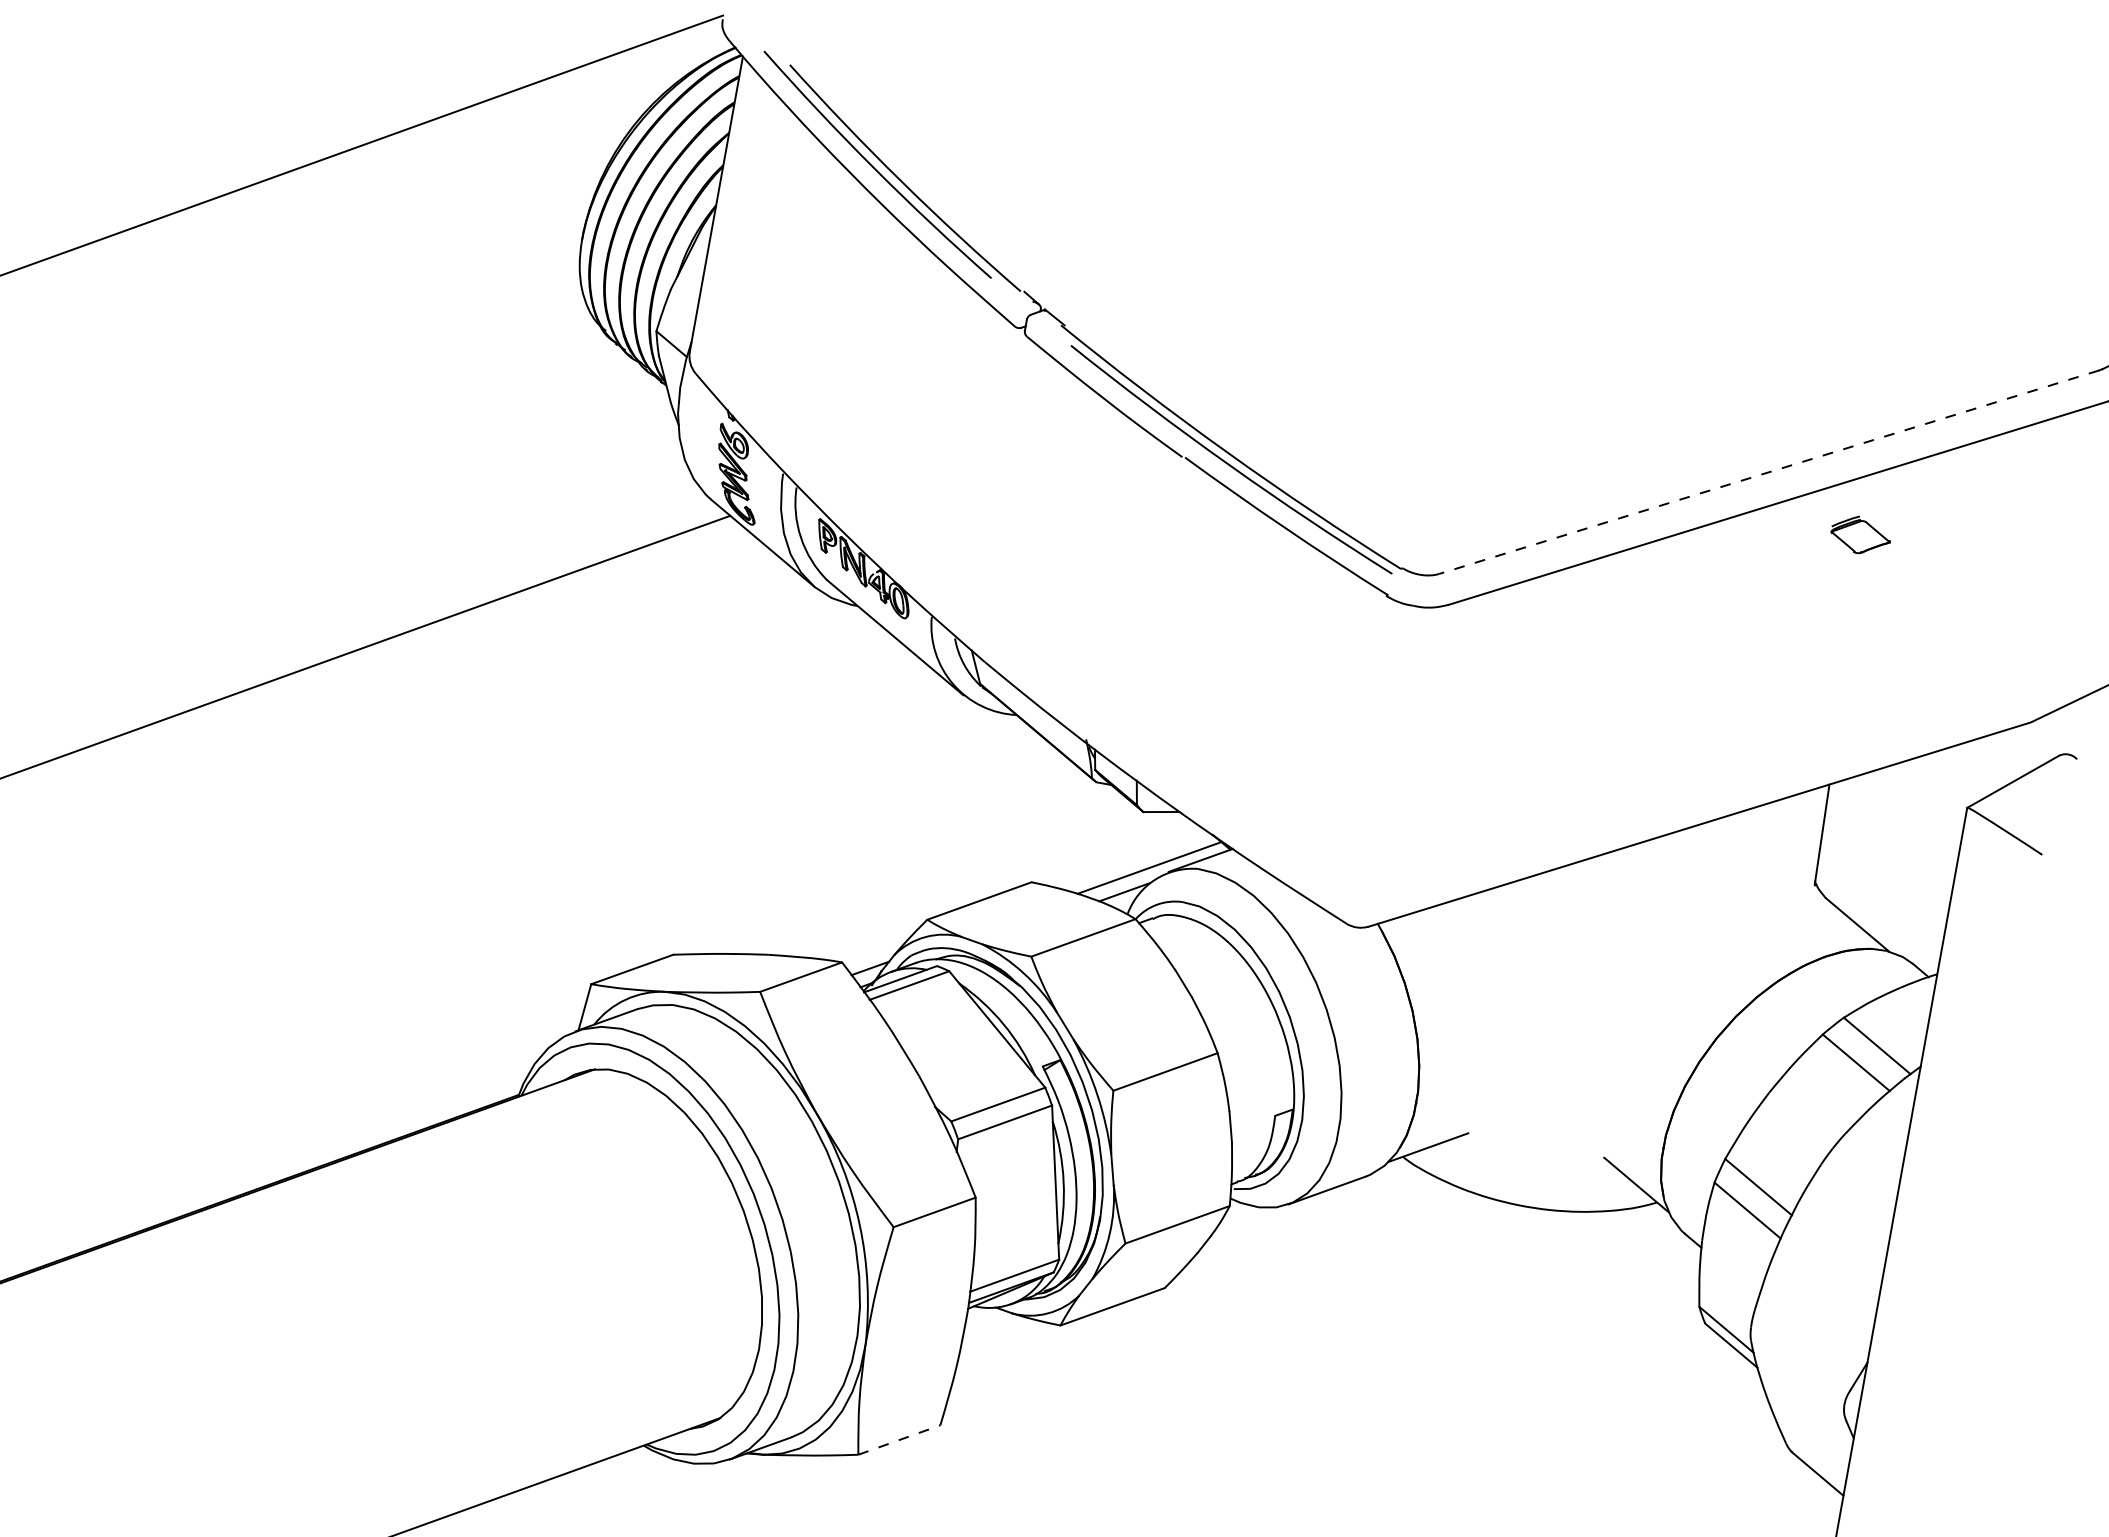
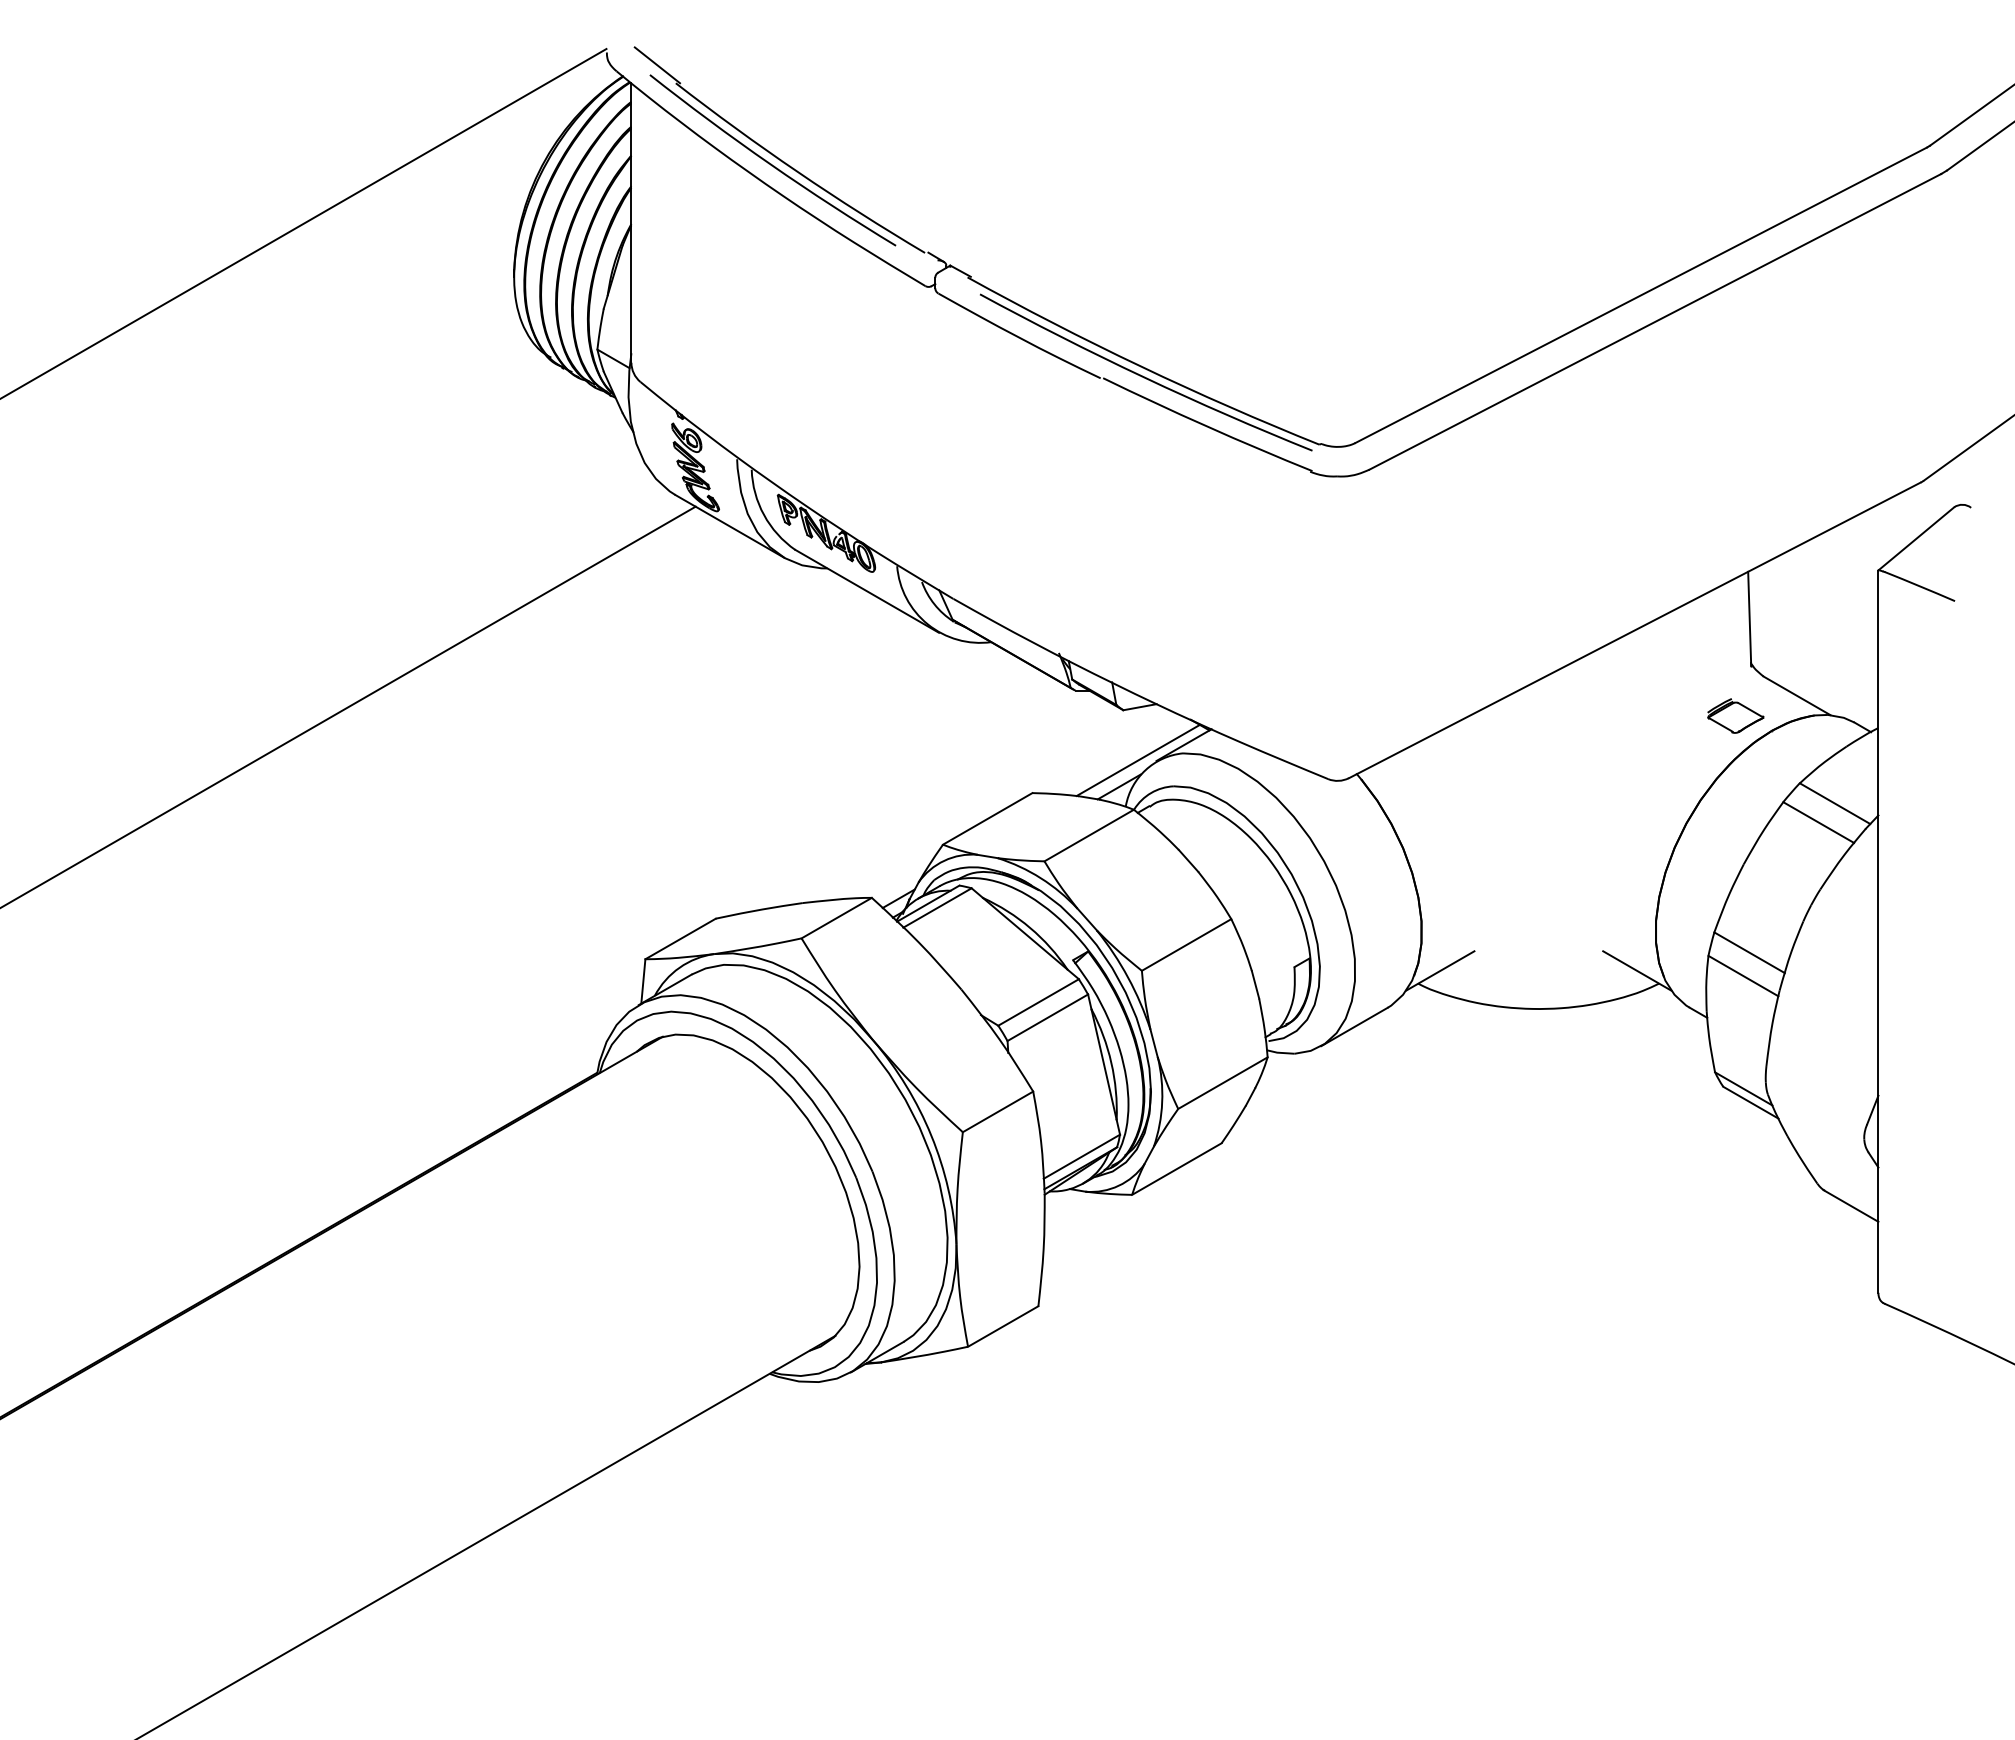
line: (773, 42) -> (657, 65), added
line: (1769, 472) -> (1641, 295), dashed -> solid
part: (1860, 534) -> (1735, 715), moved
line: (899, 1440) -> (1003, 1326), dashed -> solid

